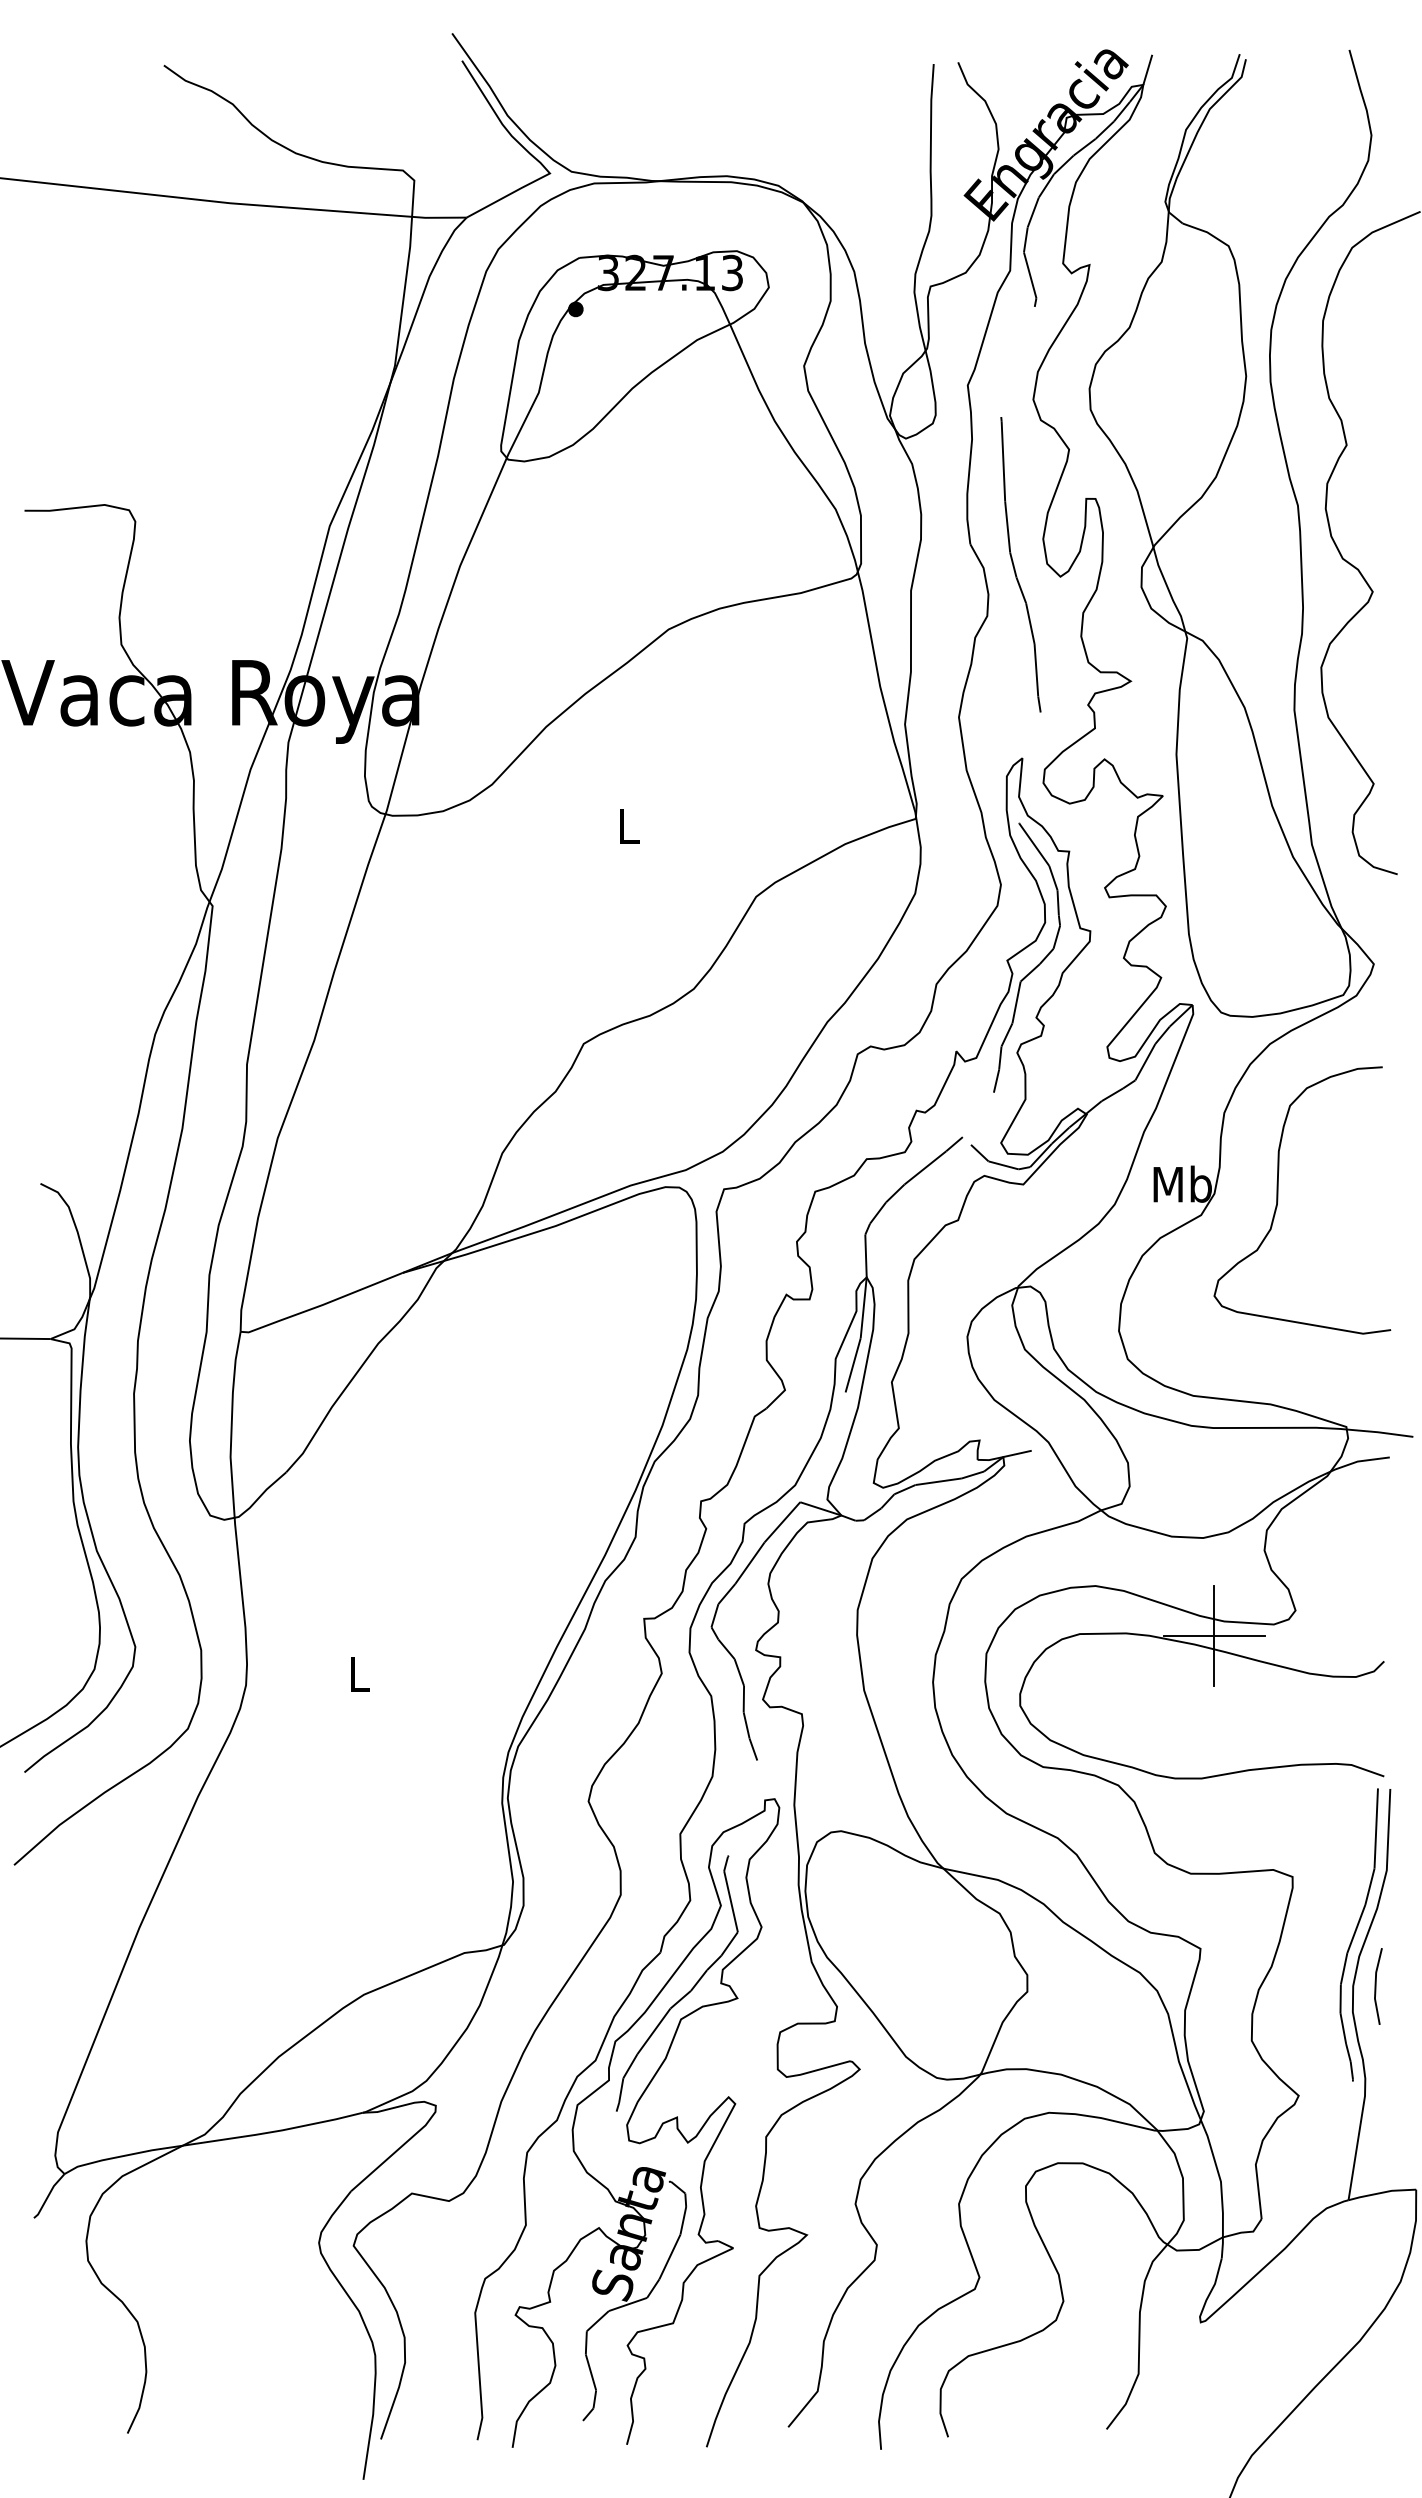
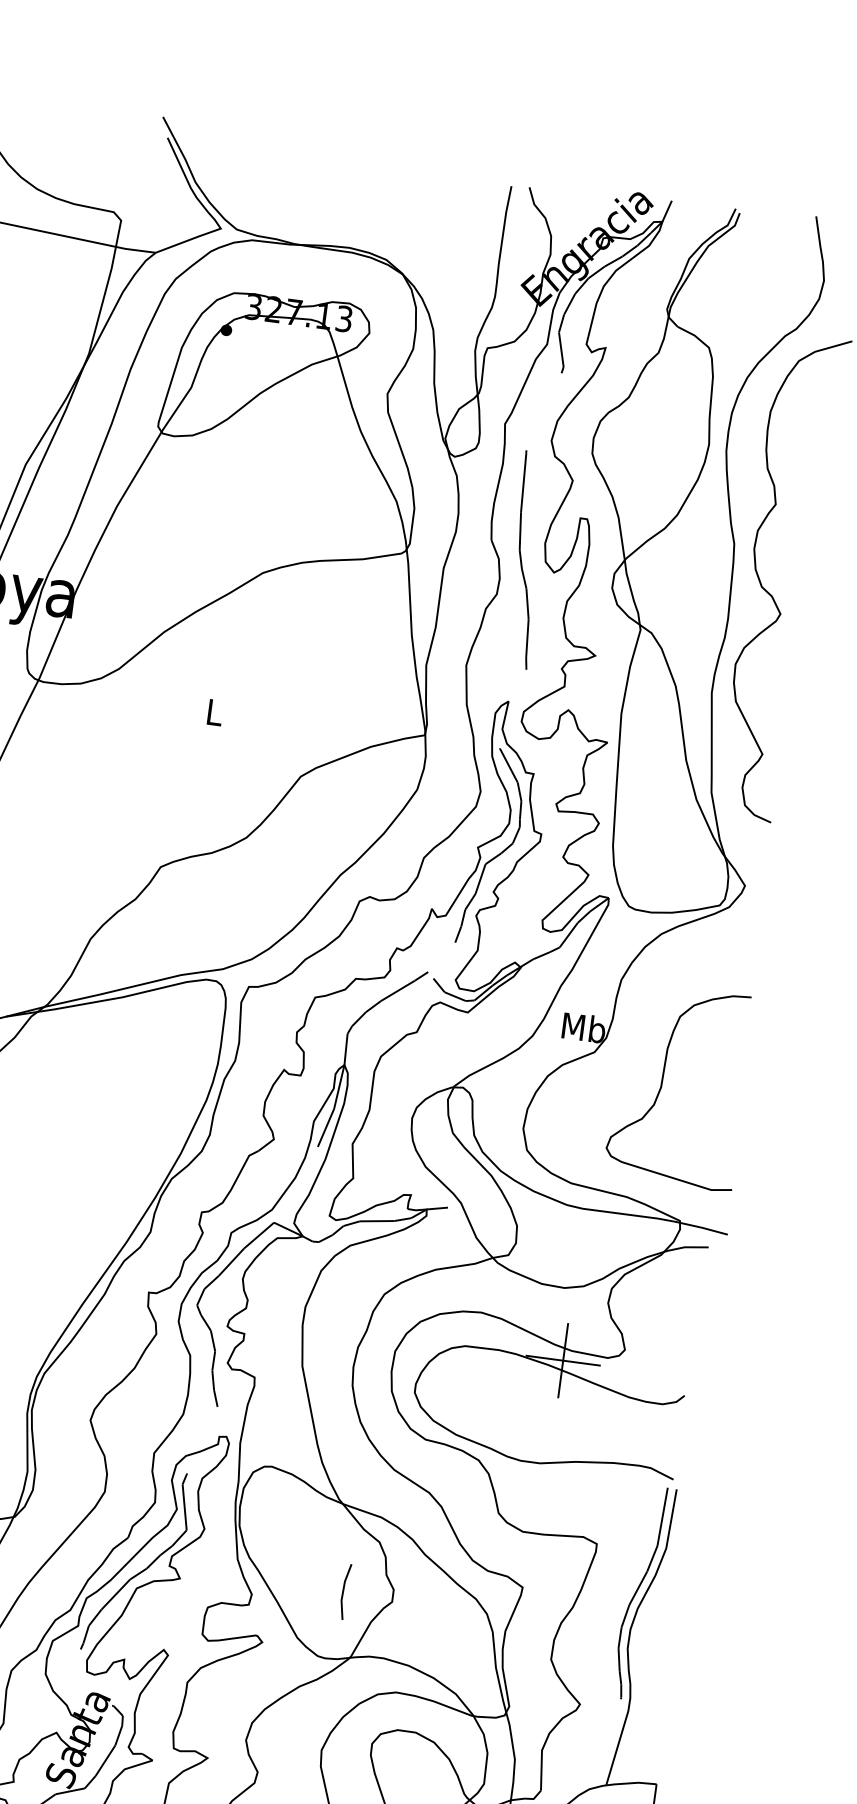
curve: (1278, 1200) -> (662, 1084), moved
line: (1376, 1986) -> (343, 1591), moved

